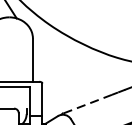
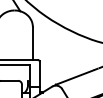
line: (88, 104) -> (75, 77), dashed -> solid

